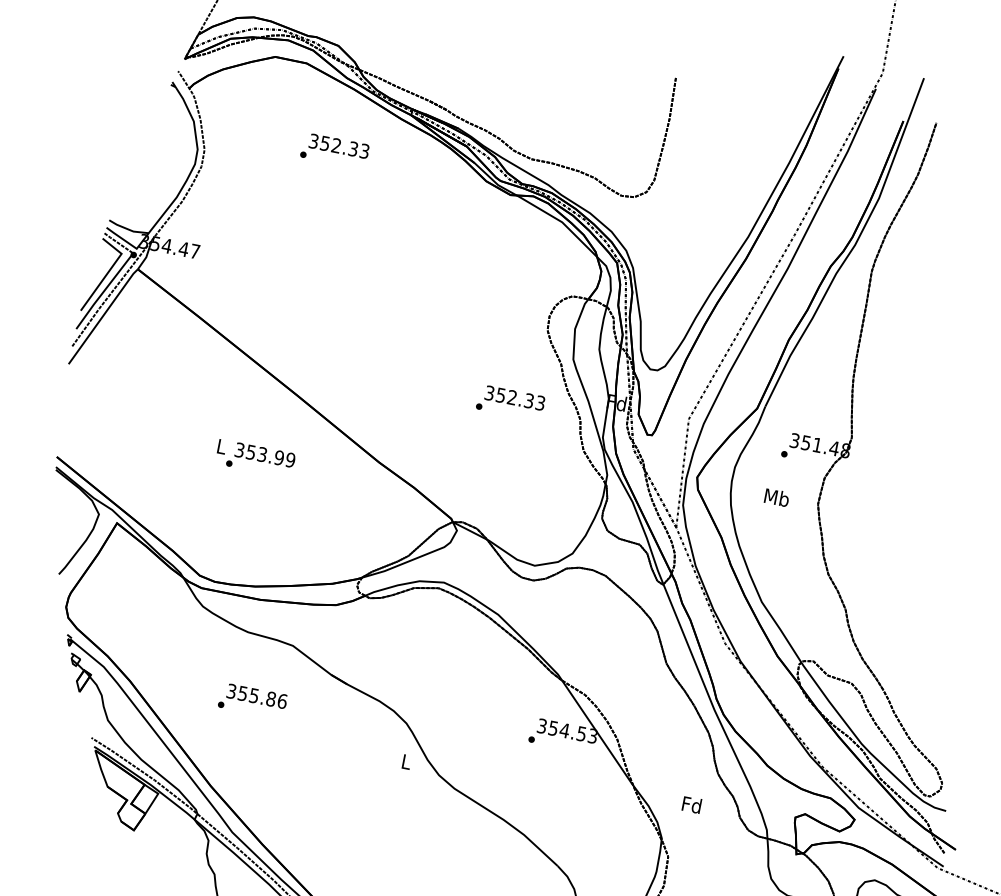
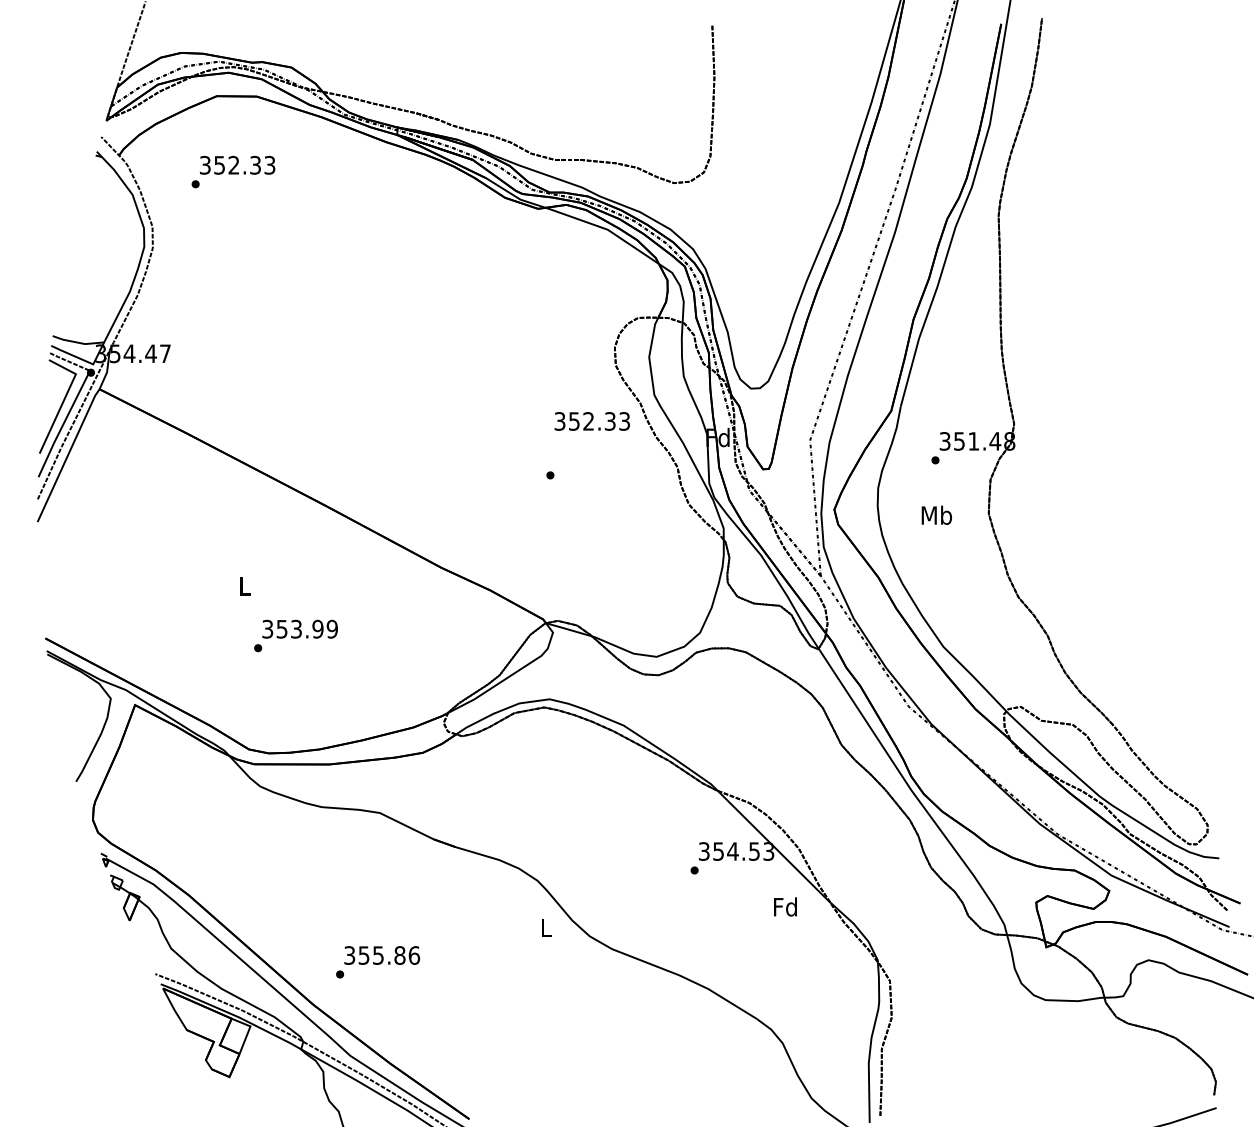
text: (335, 150) -> (233, 171), moved
text: (514, 398) -> (591, 421), moved
text: (260, 459) -> (295, 635), moved
text: (253, 701) -> (378, 962), moved
text: (691, 804) -> (785, 906), moved

